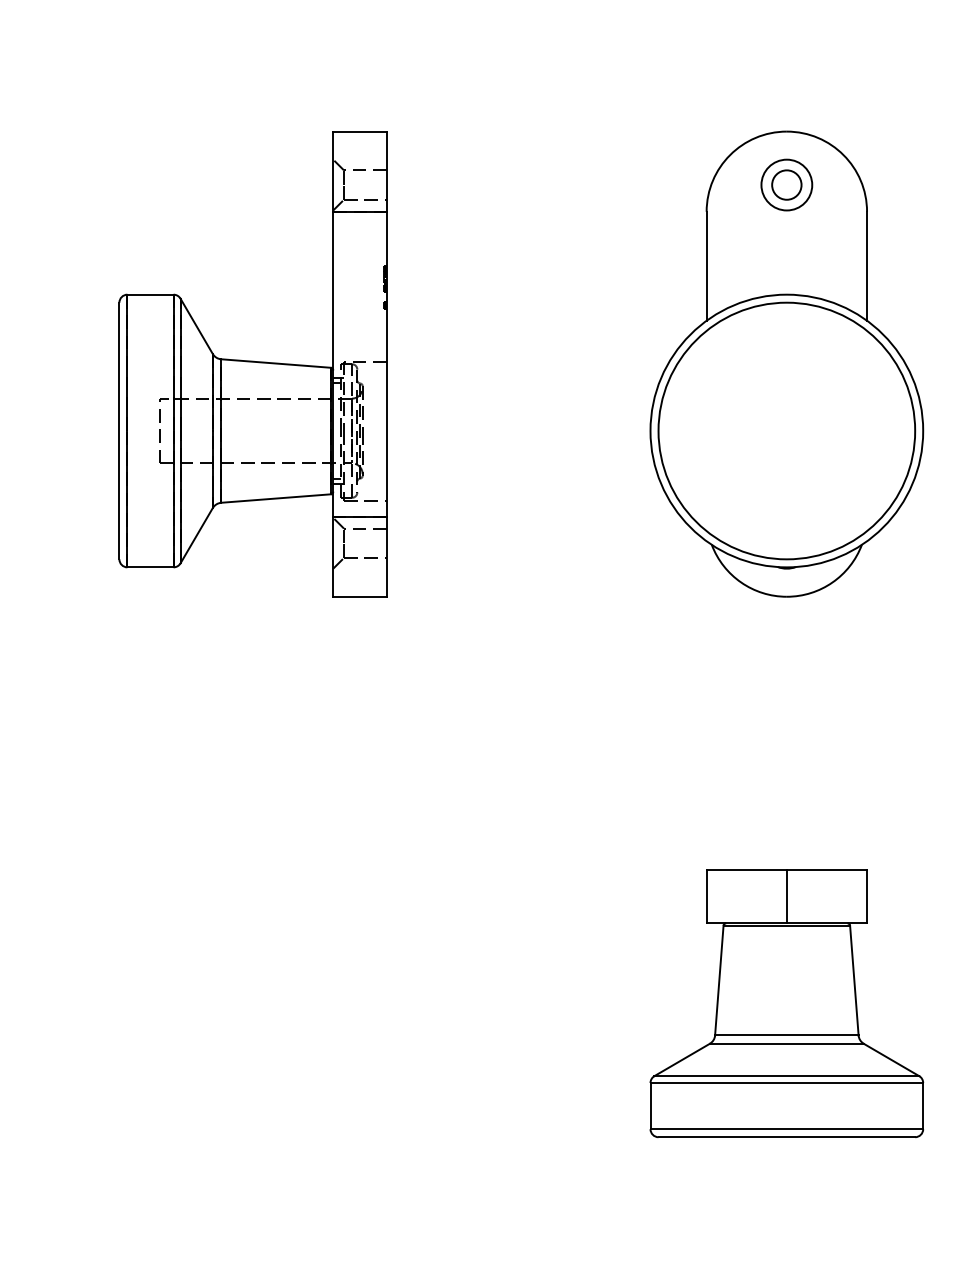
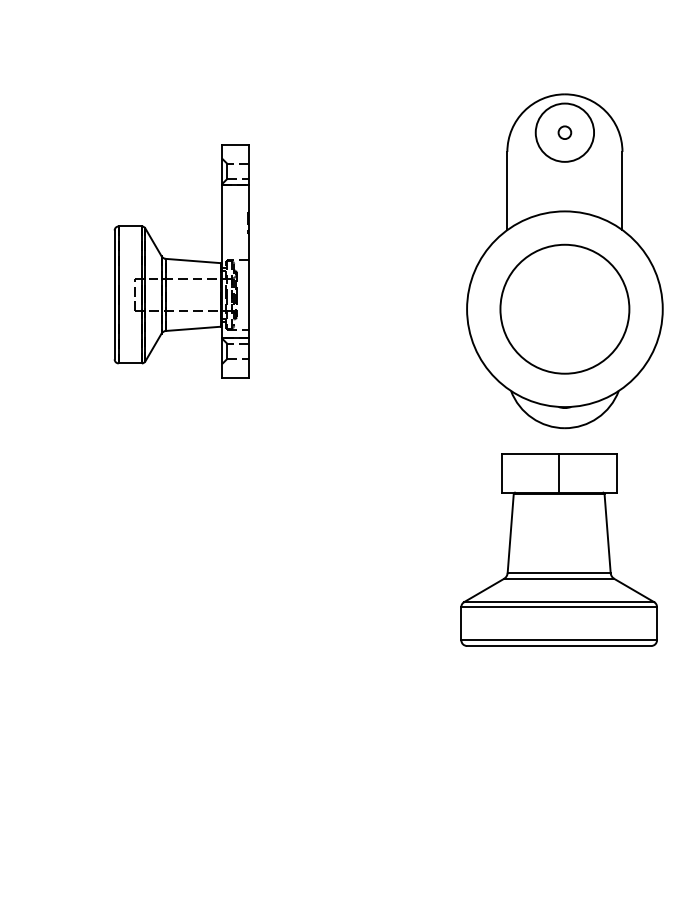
circle: (786, 184) -> (564, 132), size x0.6
circle: (786, 184) -> (564, 132), size x1.6
part: (252, 364) -> (181, 261), size x0.7
circle: (786, 430) -> (564, 308), size x0.7
part: (786, 1003) -> (558, 550), moved

